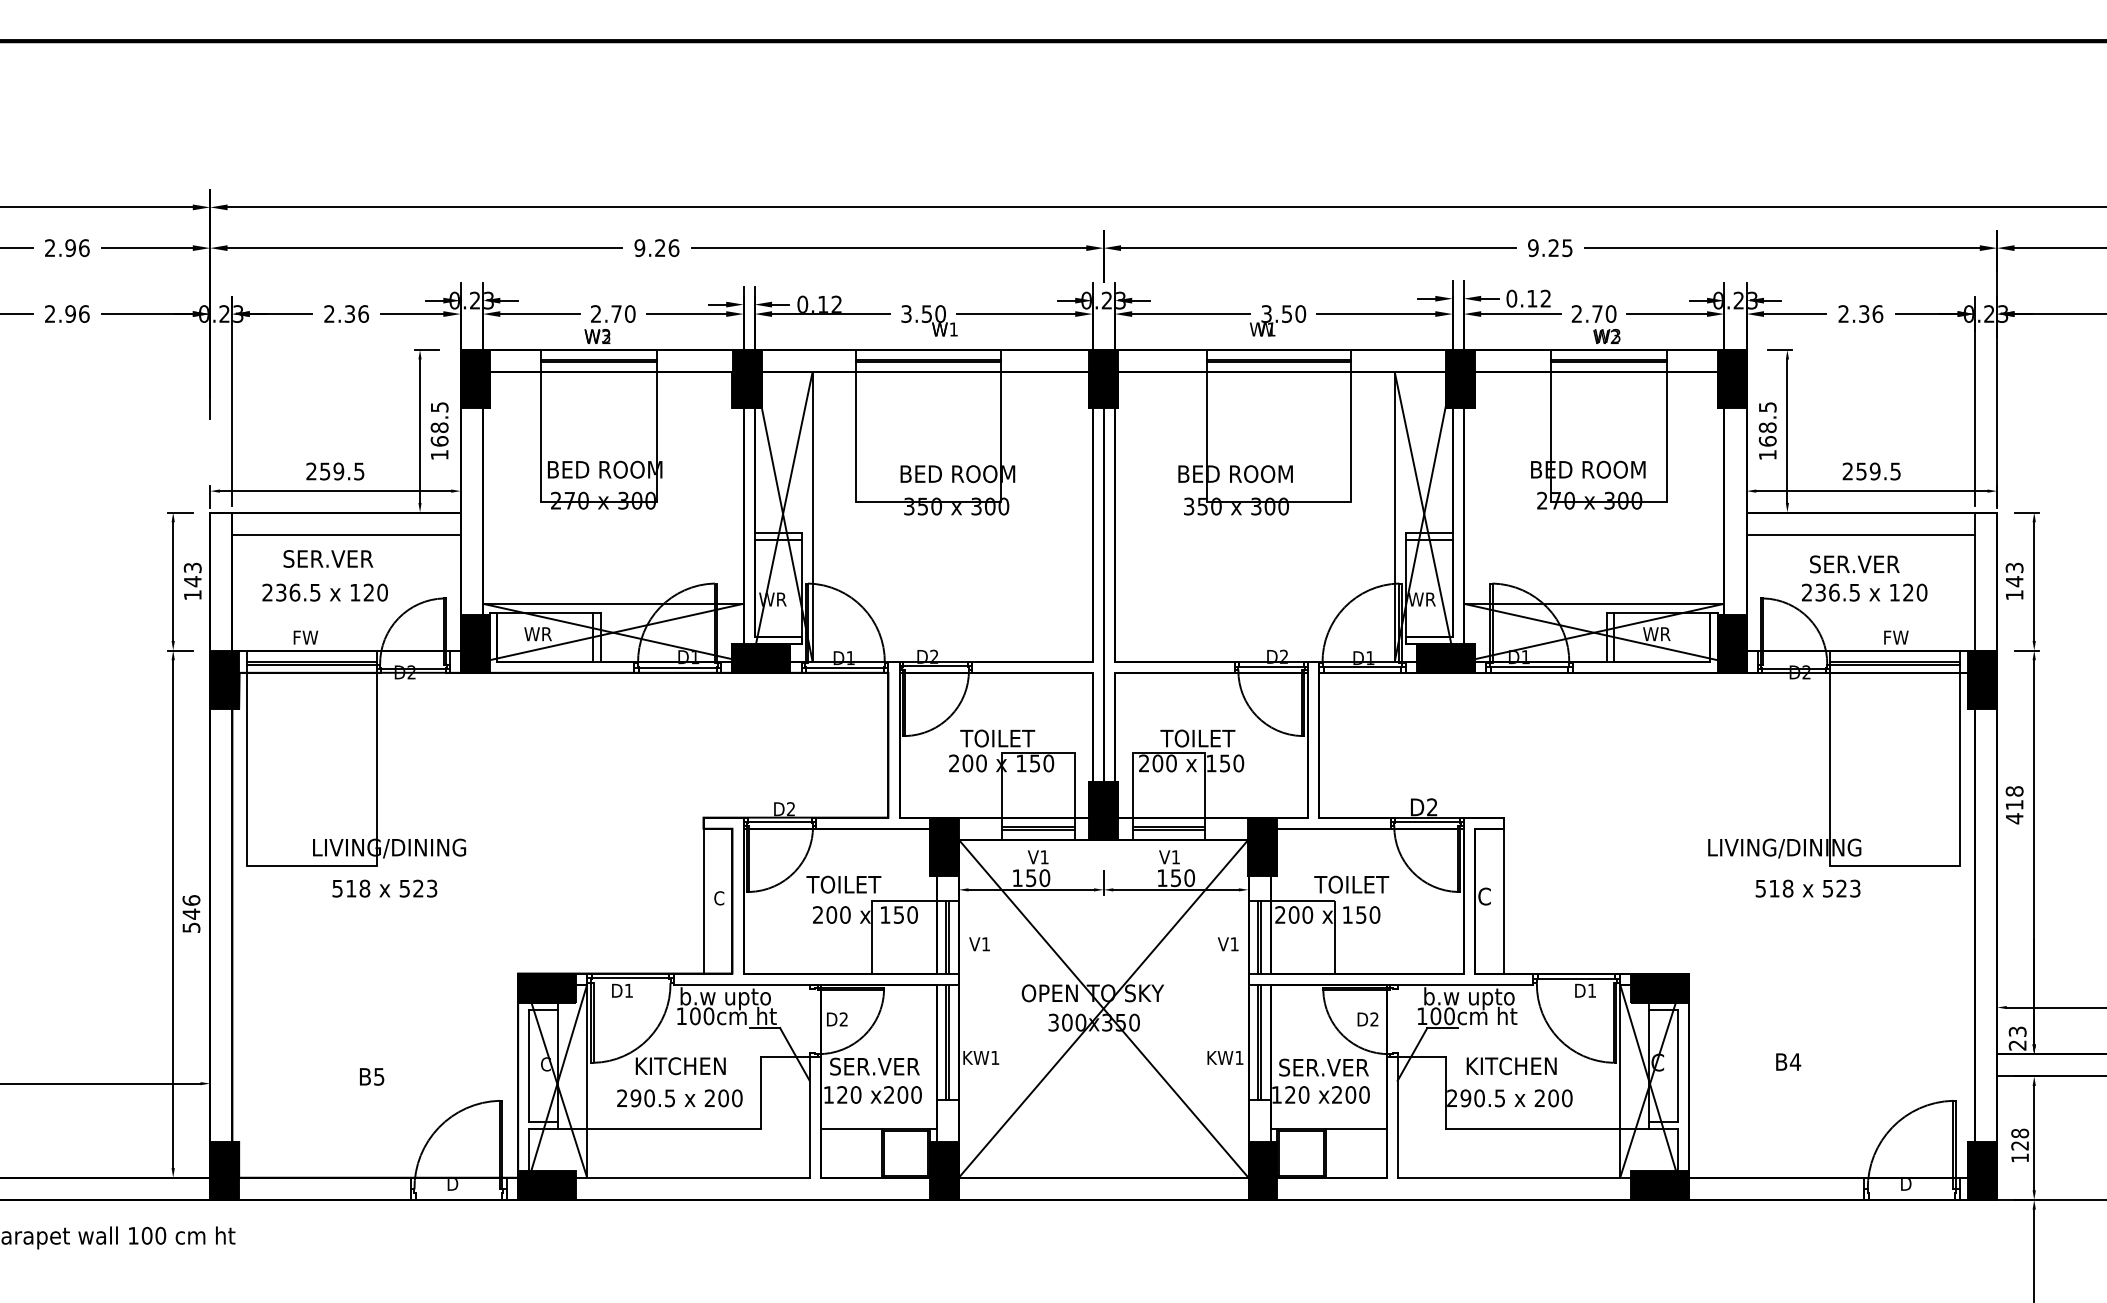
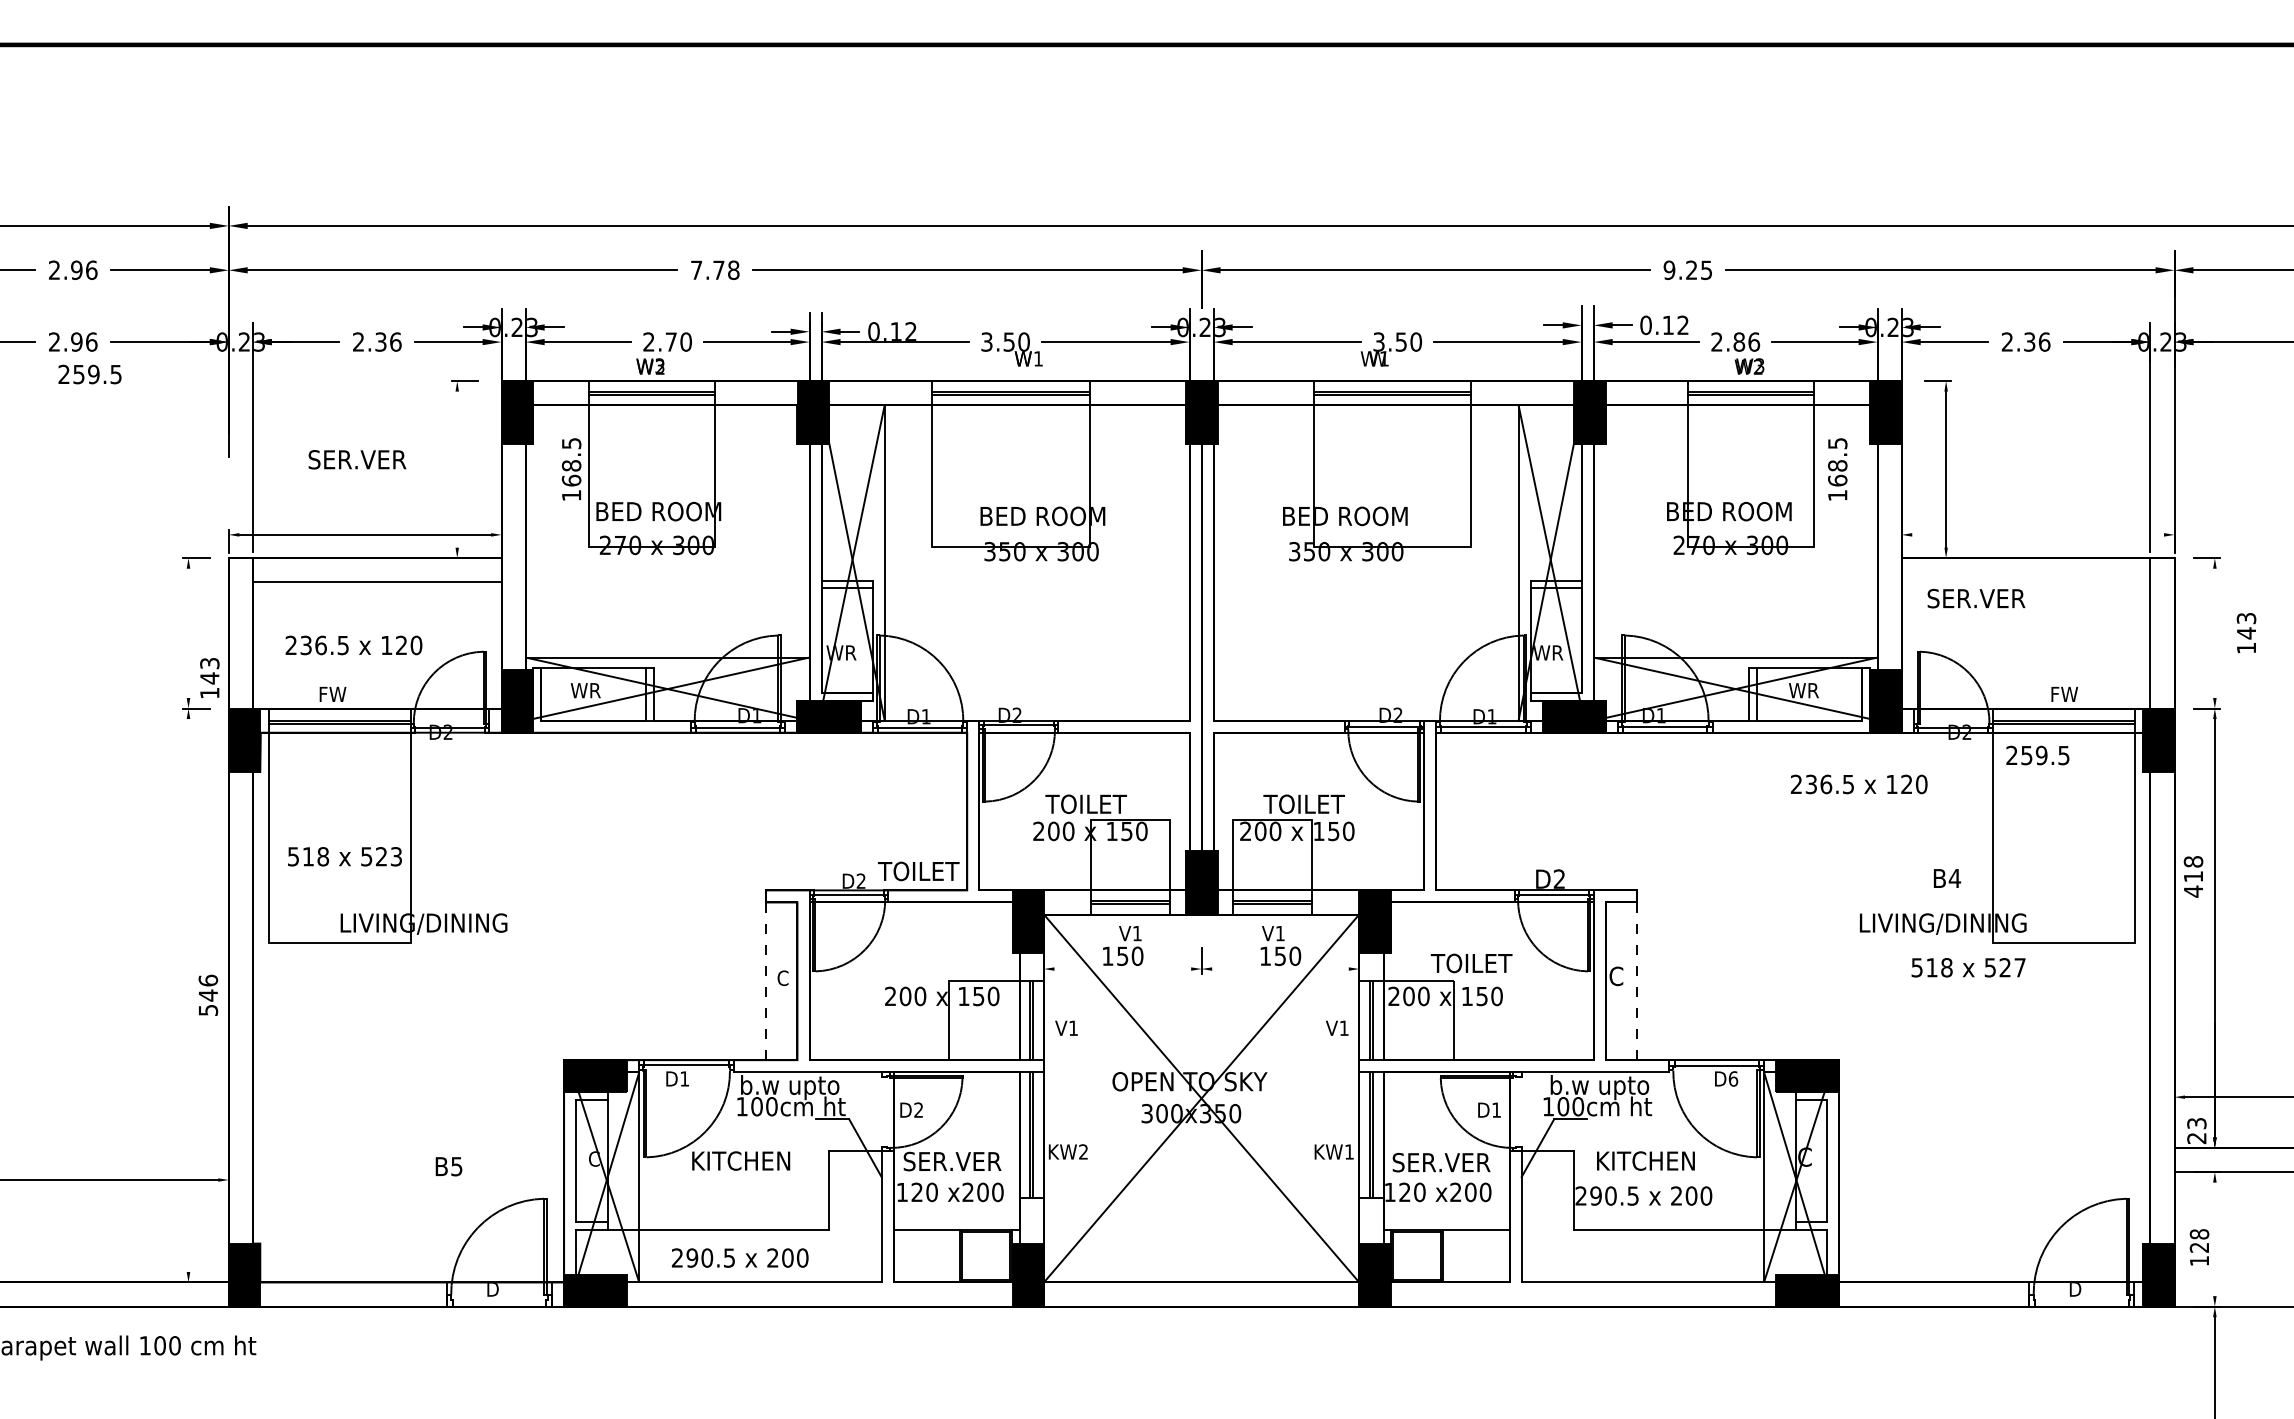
text: (656, 248) -> (714, 270), 9.26 -> 7.78
text: (1604, 313) -> (1746, 341), 2.70 -> 2.86
line: (420, 431) -> (457, 469), removed
text: (439, 431) -> (571, 469), moved
text: (1767, 431) -> (1837, 469), moved
text: (334, 471) -> (89, 374), moved
text: (1871, 471) -> (2037, 755), moved
line: (1872, 490) -> (2038, 534), removed
line: (1860, 534) -> (2025, 582), removed
text: (328, 558) -> (357, 459), moved
text: (1854, 564) -> (1976, 598), moved
text: (192, 580) -> (209, 677), moved
text: (2014, 580) -> (2246, 632), moved
line: (173, 581) -> (188, 633), removed
line: (2033, 581) -> (2214, 633), removed
text: (1864, 592) -> (1859, 784), moved
text: (843, 884) -> (918, 871), moved
text: (384, 888) -> (344, 856), moved
text: (1854, 888) -> (2019, 967), 523 -> 527
line: (1030, 890) -> (1122, 969), removed
line: (1176, 890) -> (1280, 969), removed
line: (703, 901) -> (765, 981), solid -> dashed
line: (1503, 901) -> (1637, 981), solid -> dashed
line: (173, 914) -> (188, 995), removed
text: (1592, 990) -> (1733, 1078), D1 -> D6
text: (1374, 1018) -> (1496, 1109), D2 -> D1
text: (995, 1057) -> (1083, 1151), KW1 -> KW2
text: (1788, 1062) -> (1947, 878), moved
text: (371, 1076) -> (448, 1166), moved
text: (679, 1097) -> (739, 1257), moved
line: (2033, 1138) -> (2214, 1239), removed

